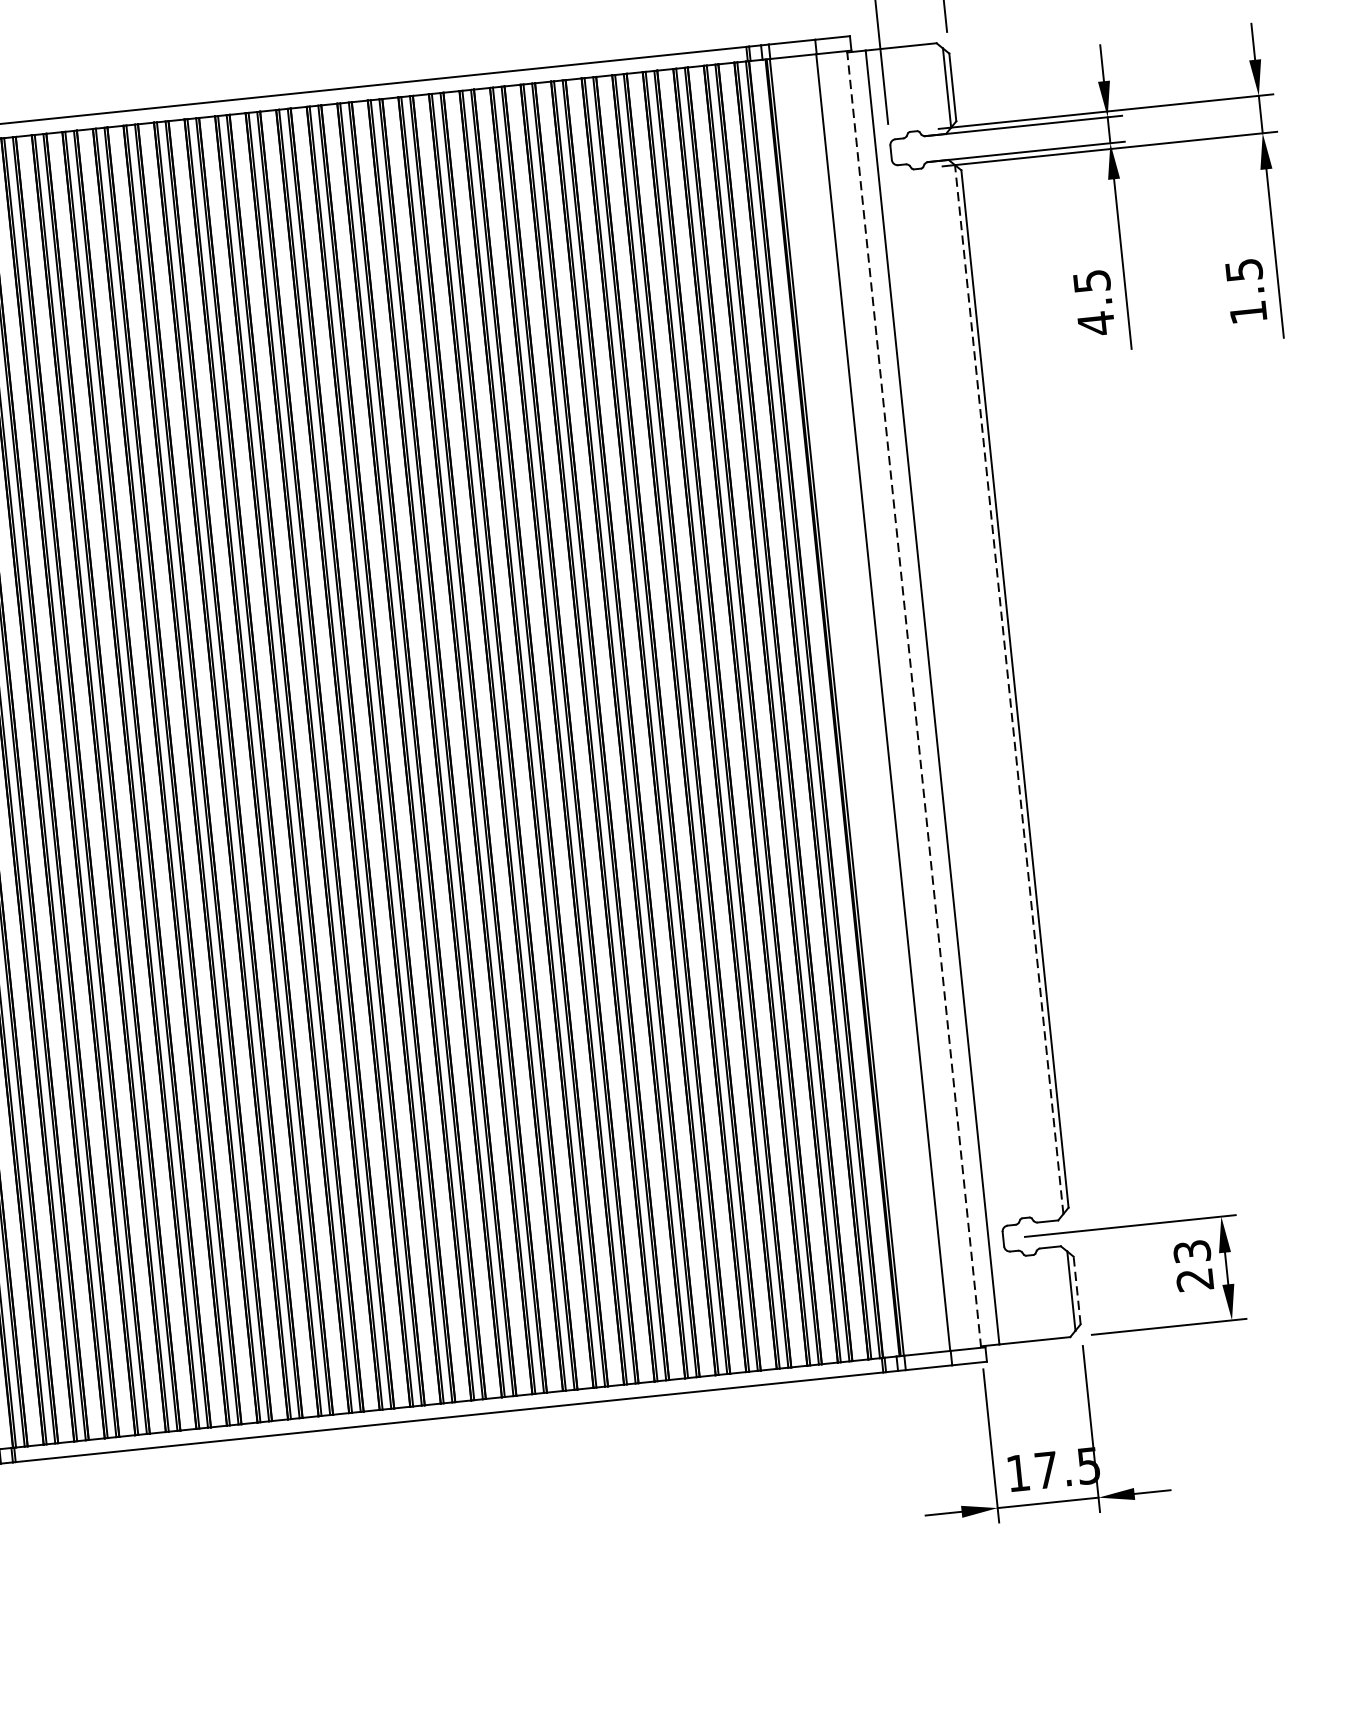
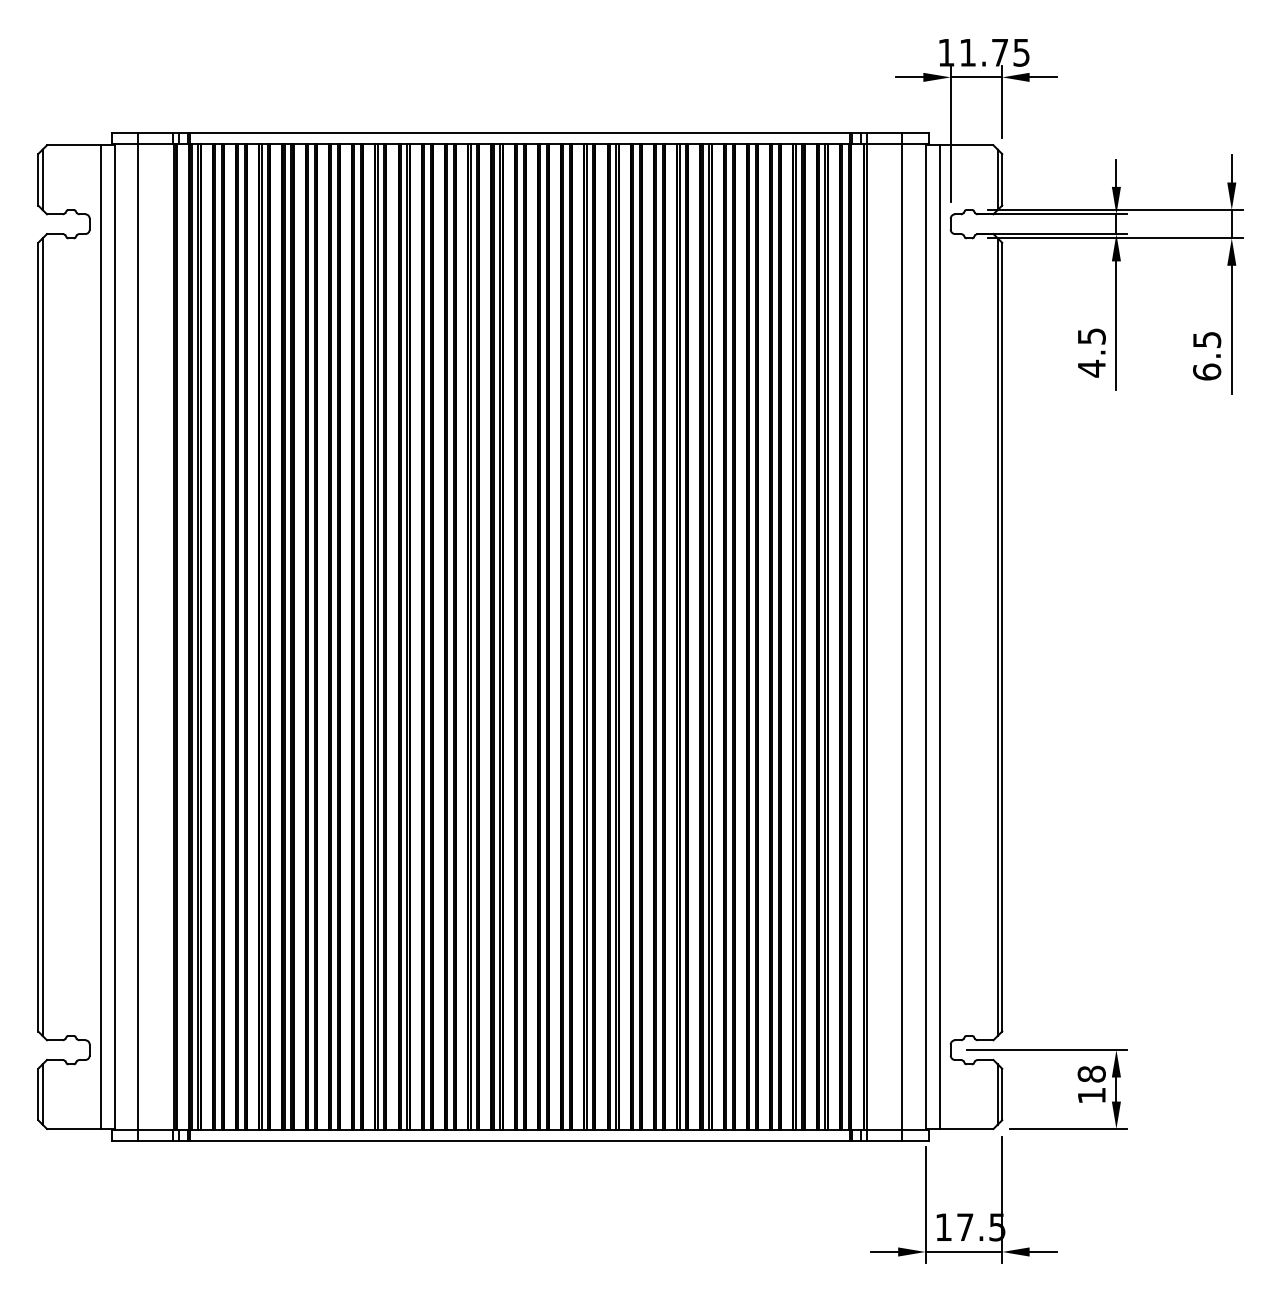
text: (1248, 311) -> (1207, 371), 1.5 -> 6.5
line: (1008, 690) -> (997, 637), dashed -> solid
line: (914, 699) -> (925, 637), dashed -> solid
text: (1193, 1265) -> (1091, 1084), 23 -> 18
line: (1077, 1290) -> (1002, 1094), dashed -> solid

